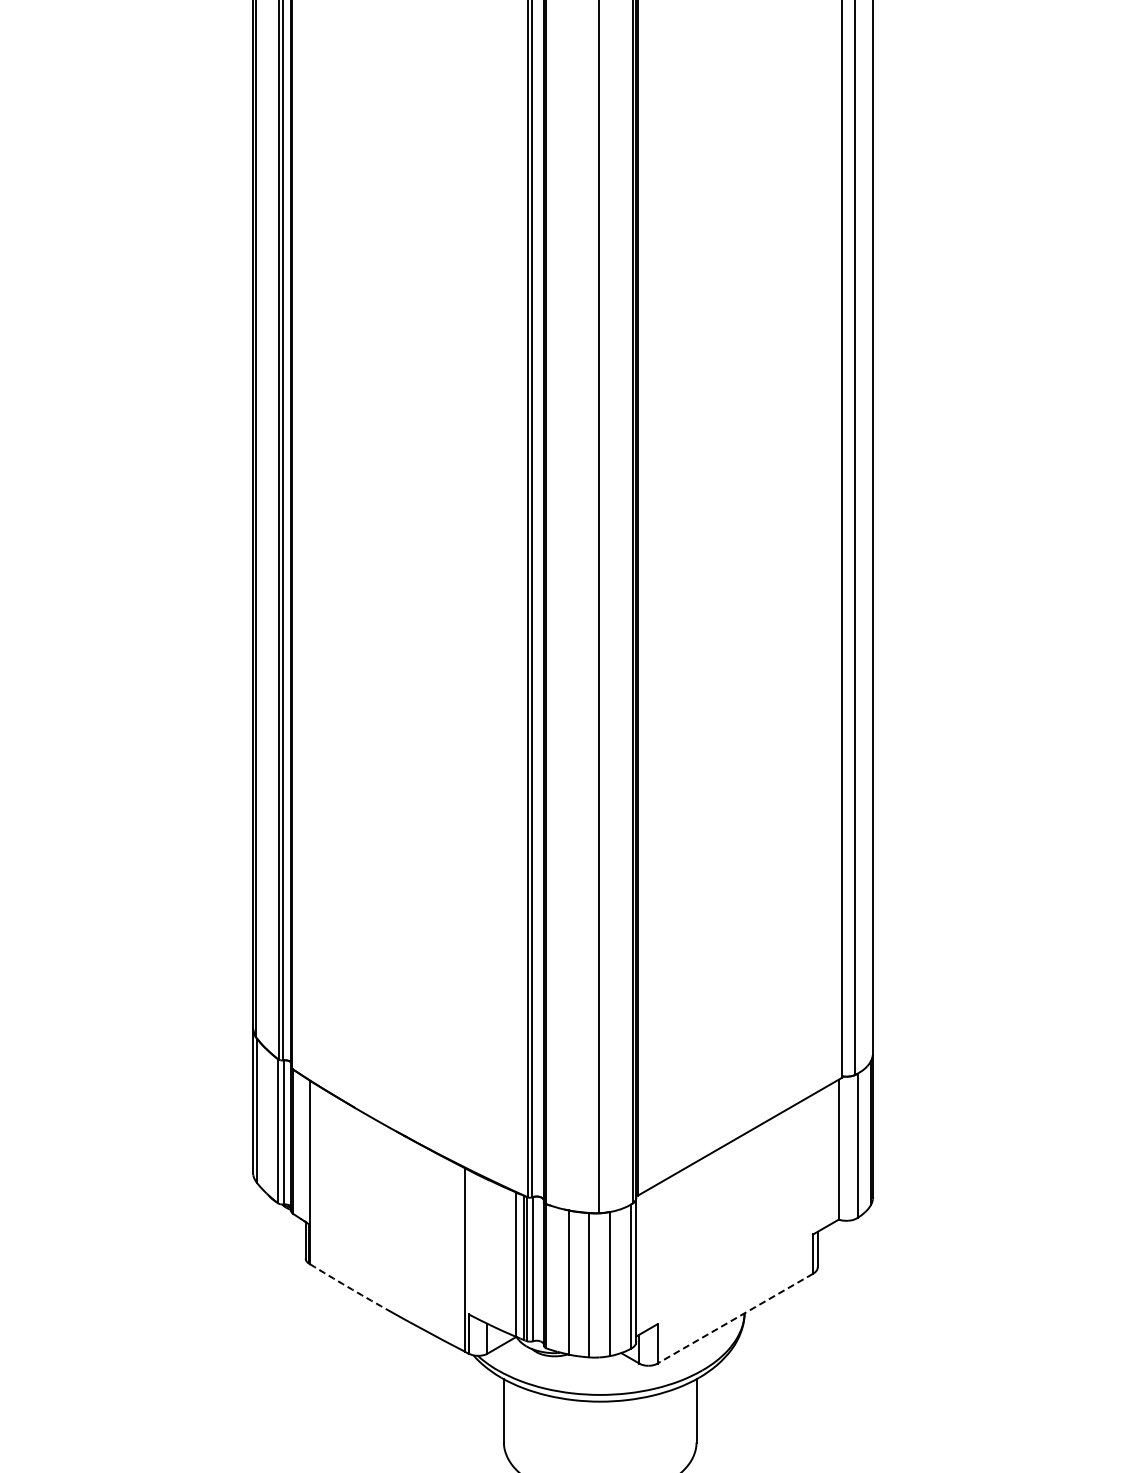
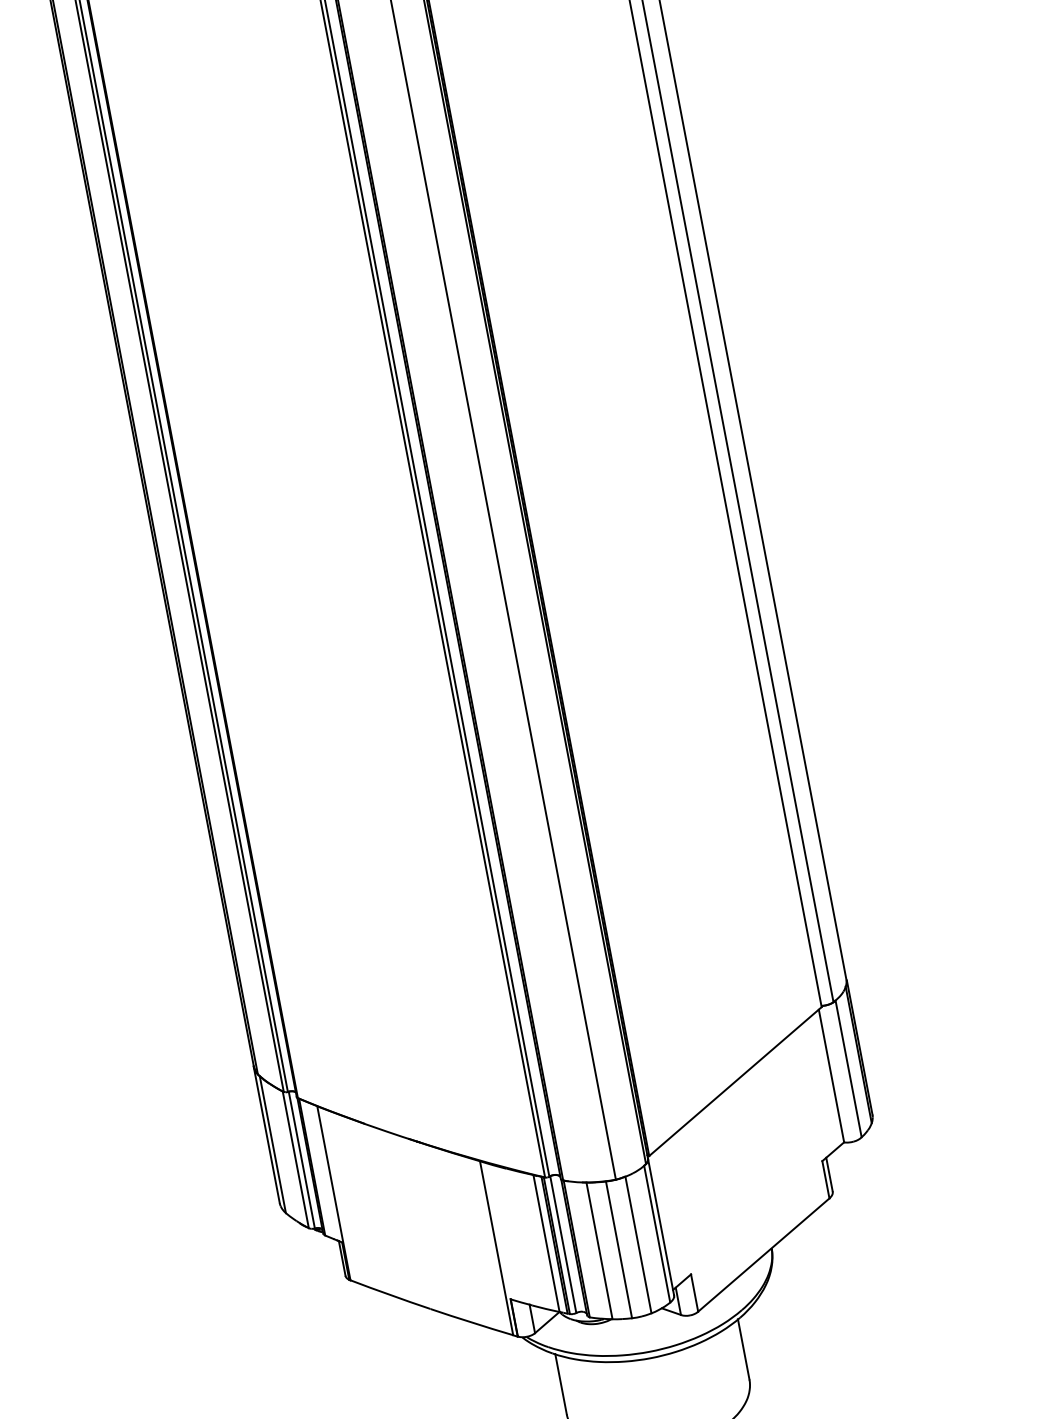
arc: (347, 1286) -> (390, 1294), dashed -> solid
line: (735, 1318) -> (763, 1254), dashed -> solid

